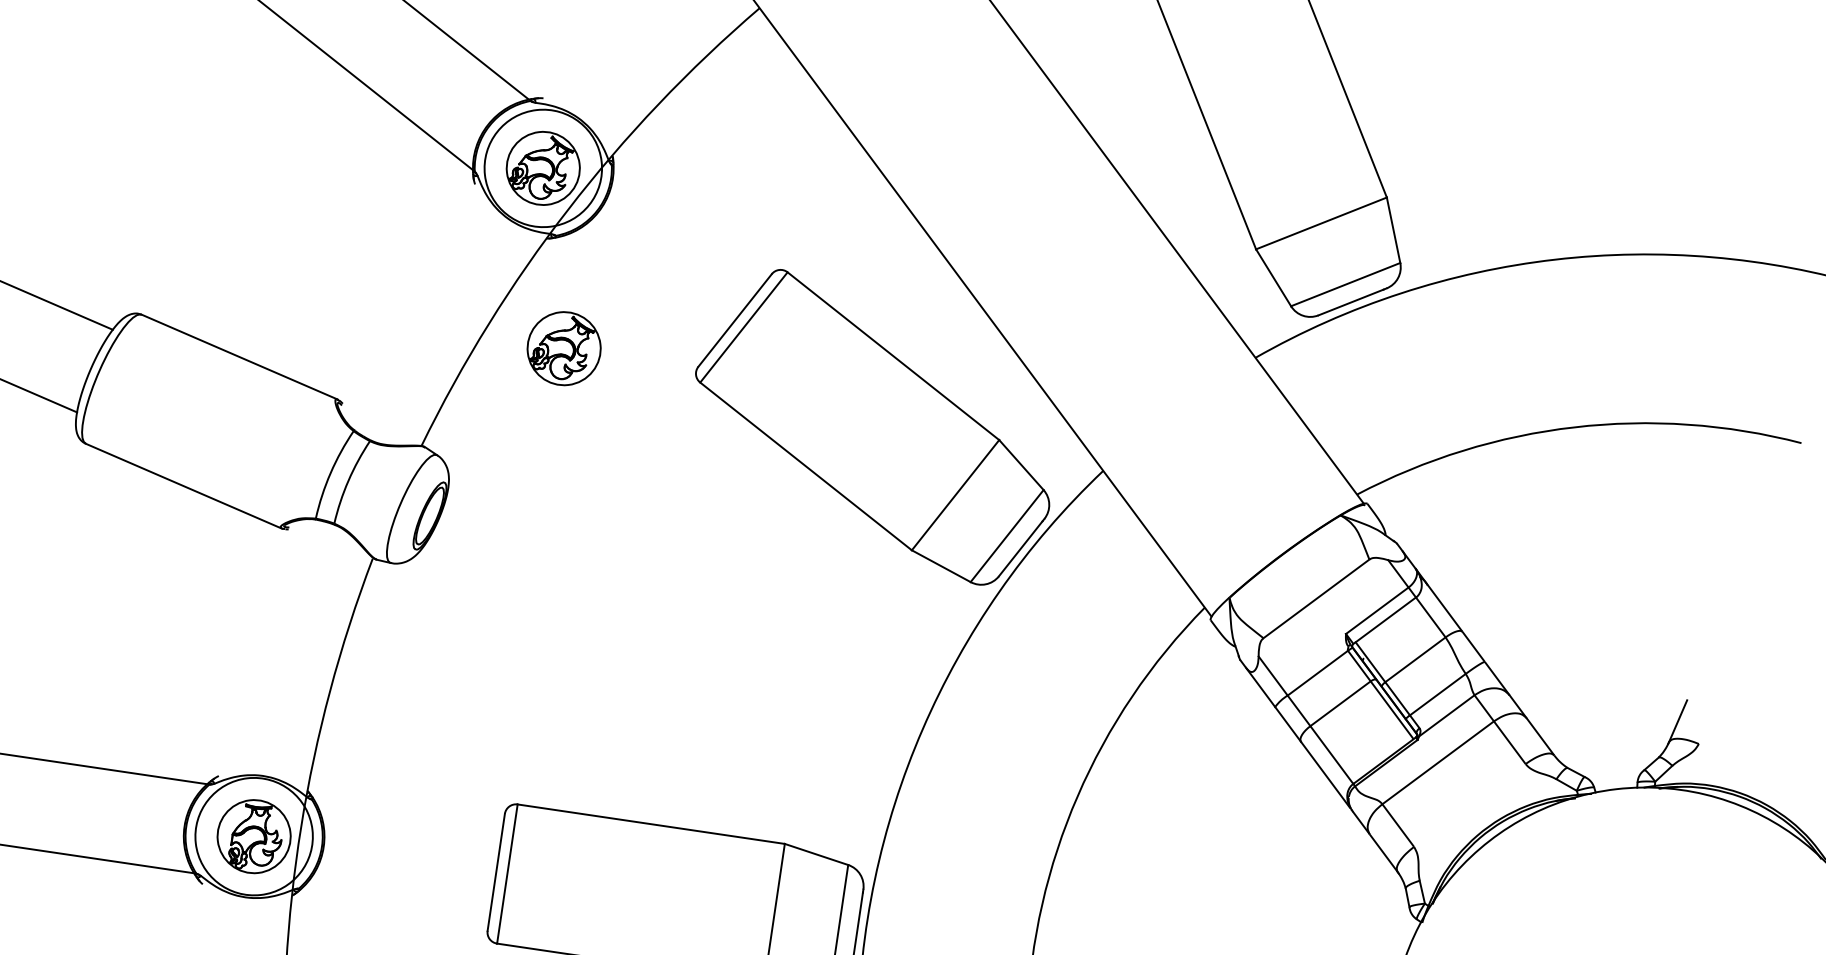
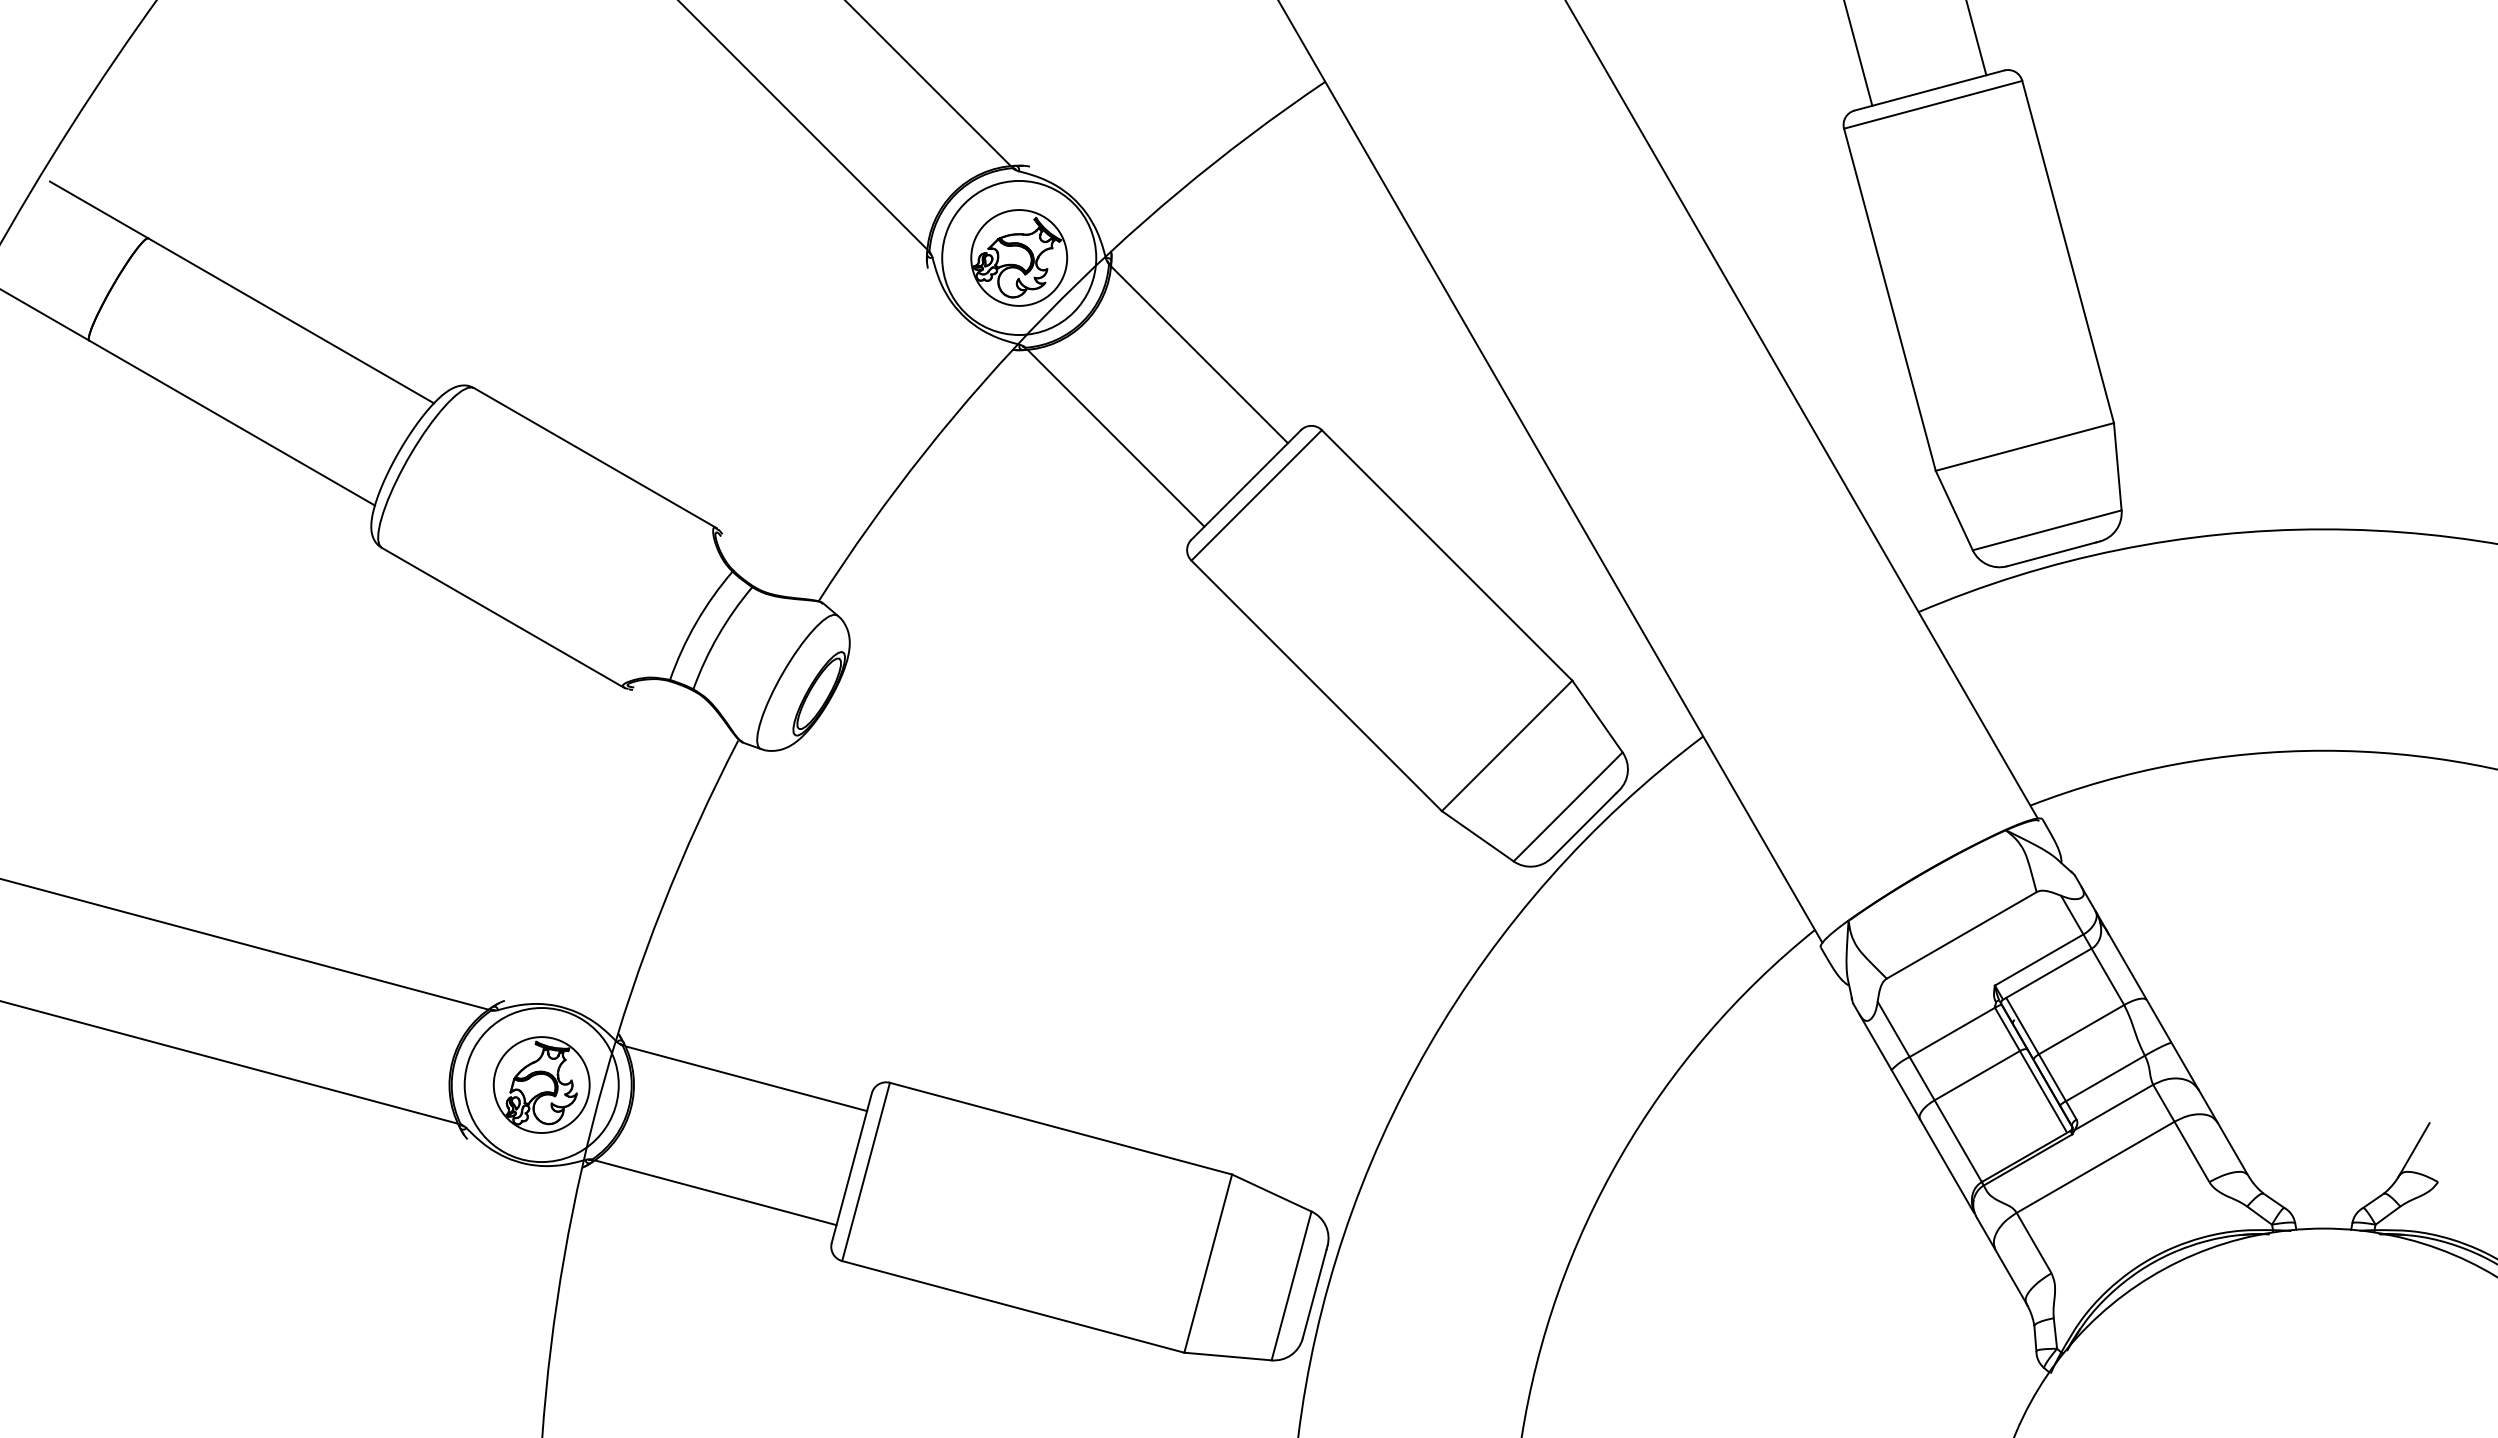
line: (688, 225) -> (1199, 354), added
line: (631, 295) -> (1115, 437), added
part: (564, 348) -> (1019, 495), removed
line: (408, 813) -> (746, 1078), added
line: (395, 902) -> (715, 1192), added

